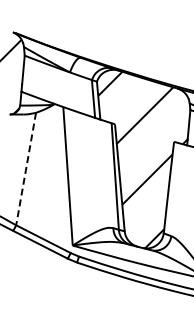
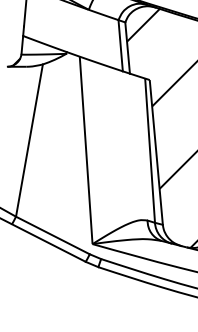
line: (26, 169) -> (29, 141), dashed -> solid

